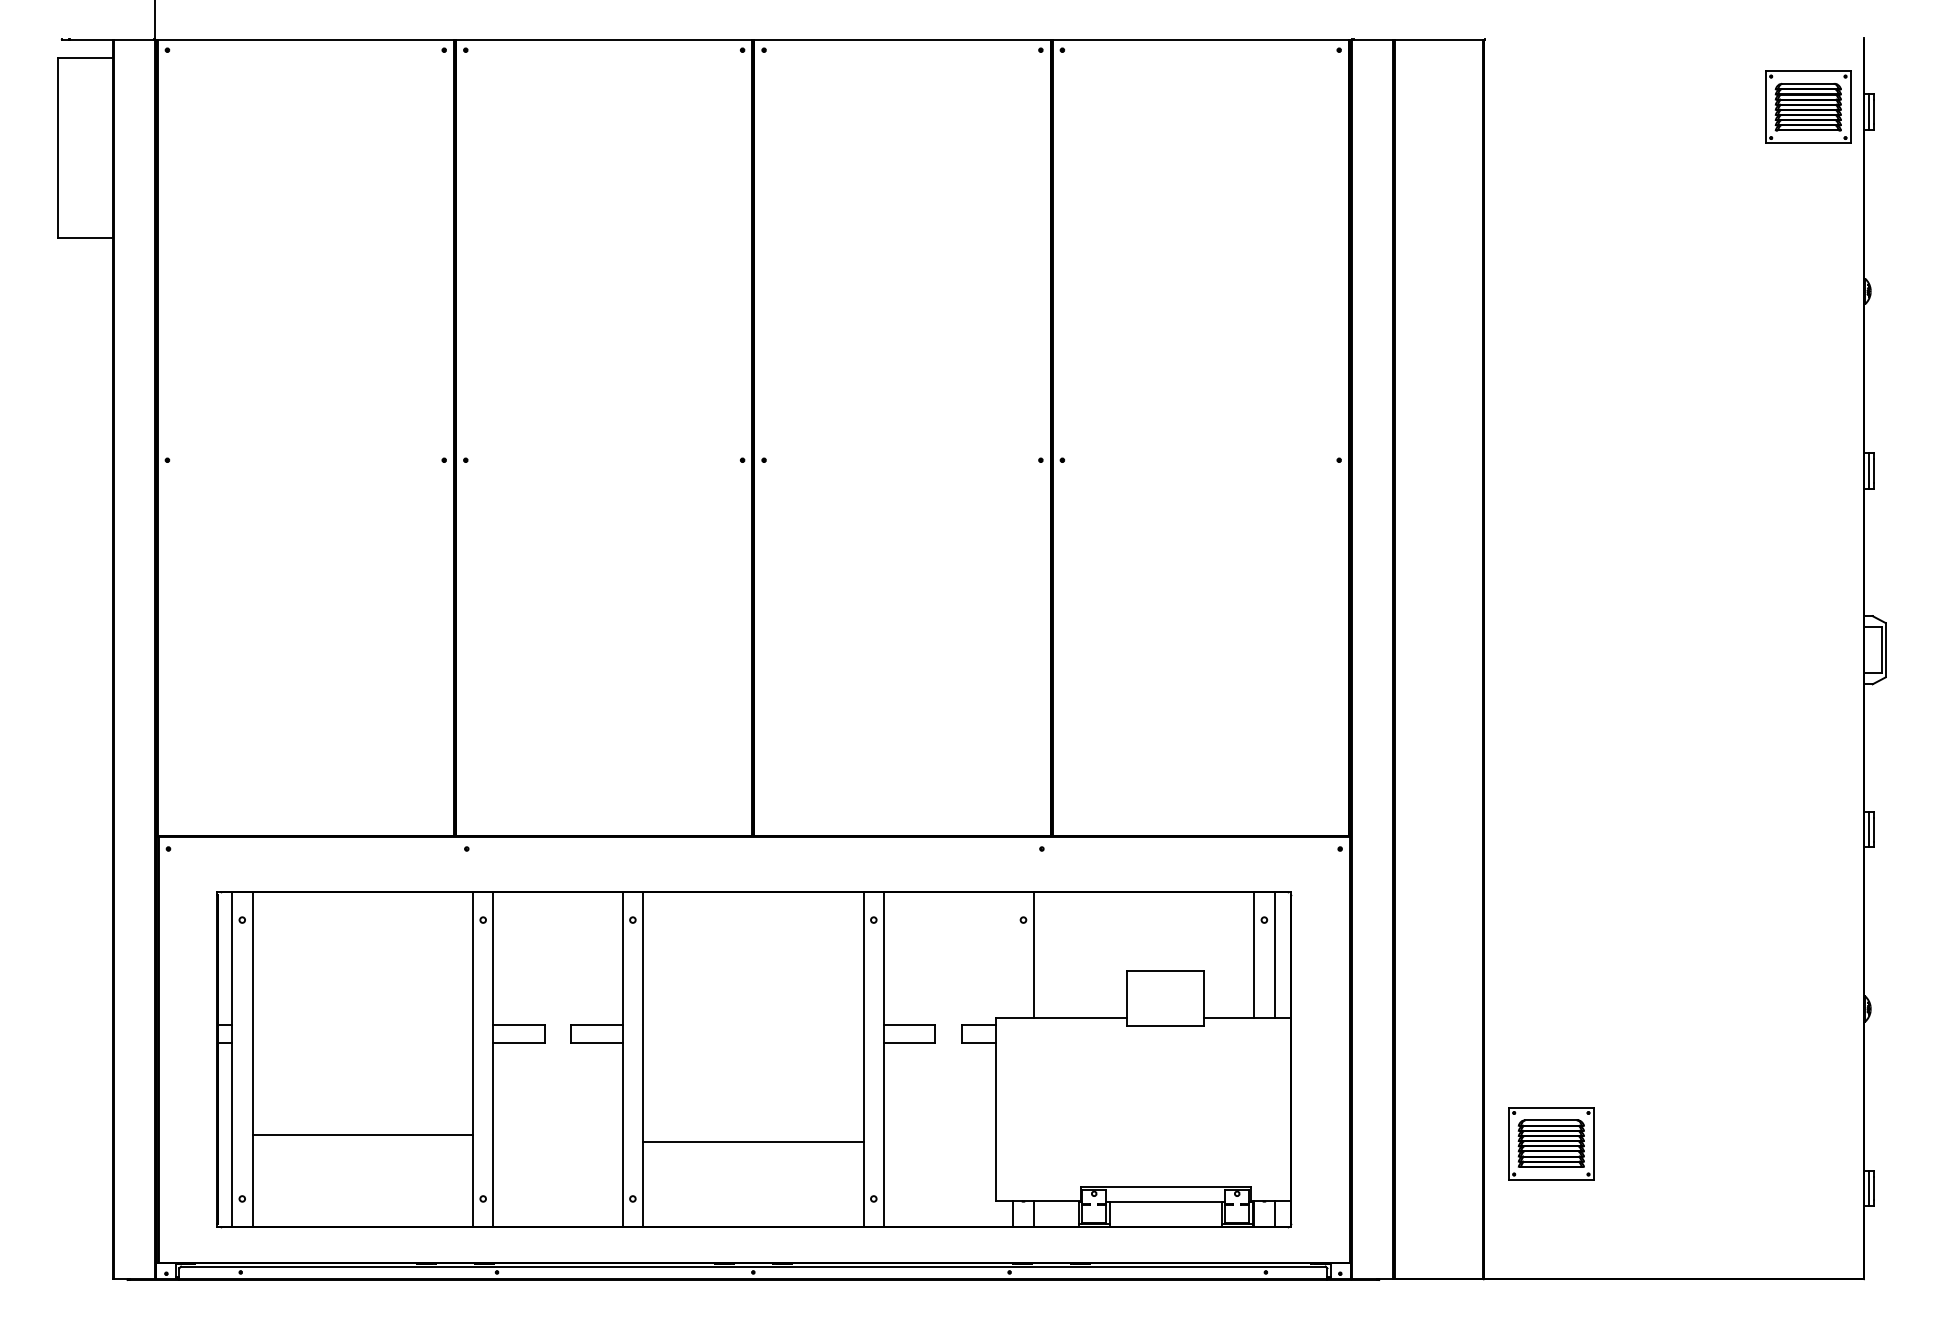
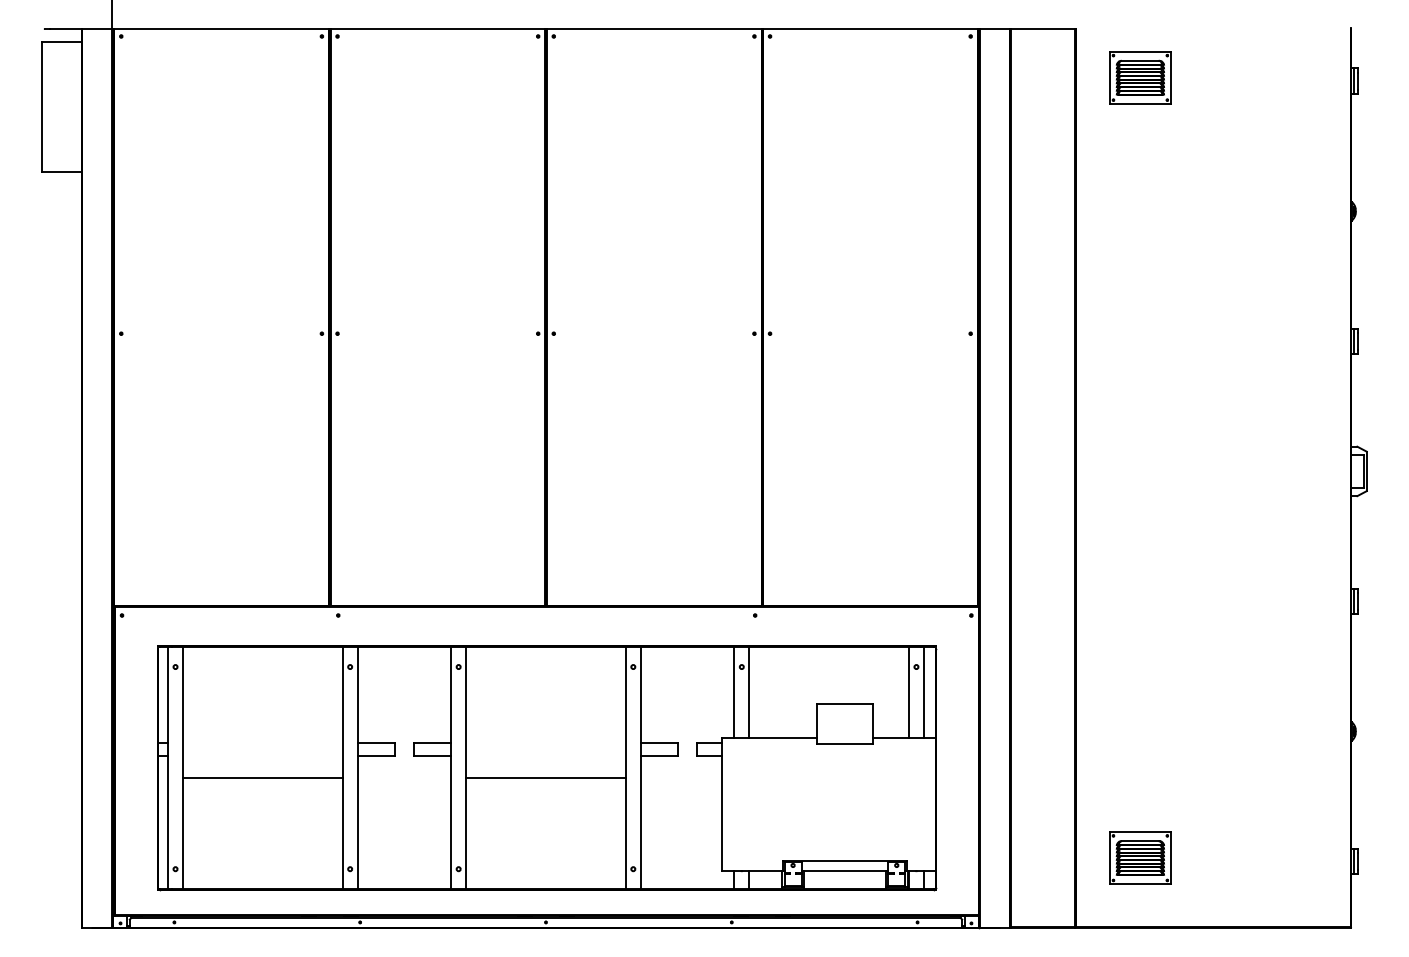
part: (1808, 106) -> (1140, 77), moved
line: (1013, 954) -> (734, 691), added
line: (362, 1135) -> (262, 778), moved
line: (753, 1142) -> (546, 778), moved
part: (1551, 1143) -> (1140, 857), moved

